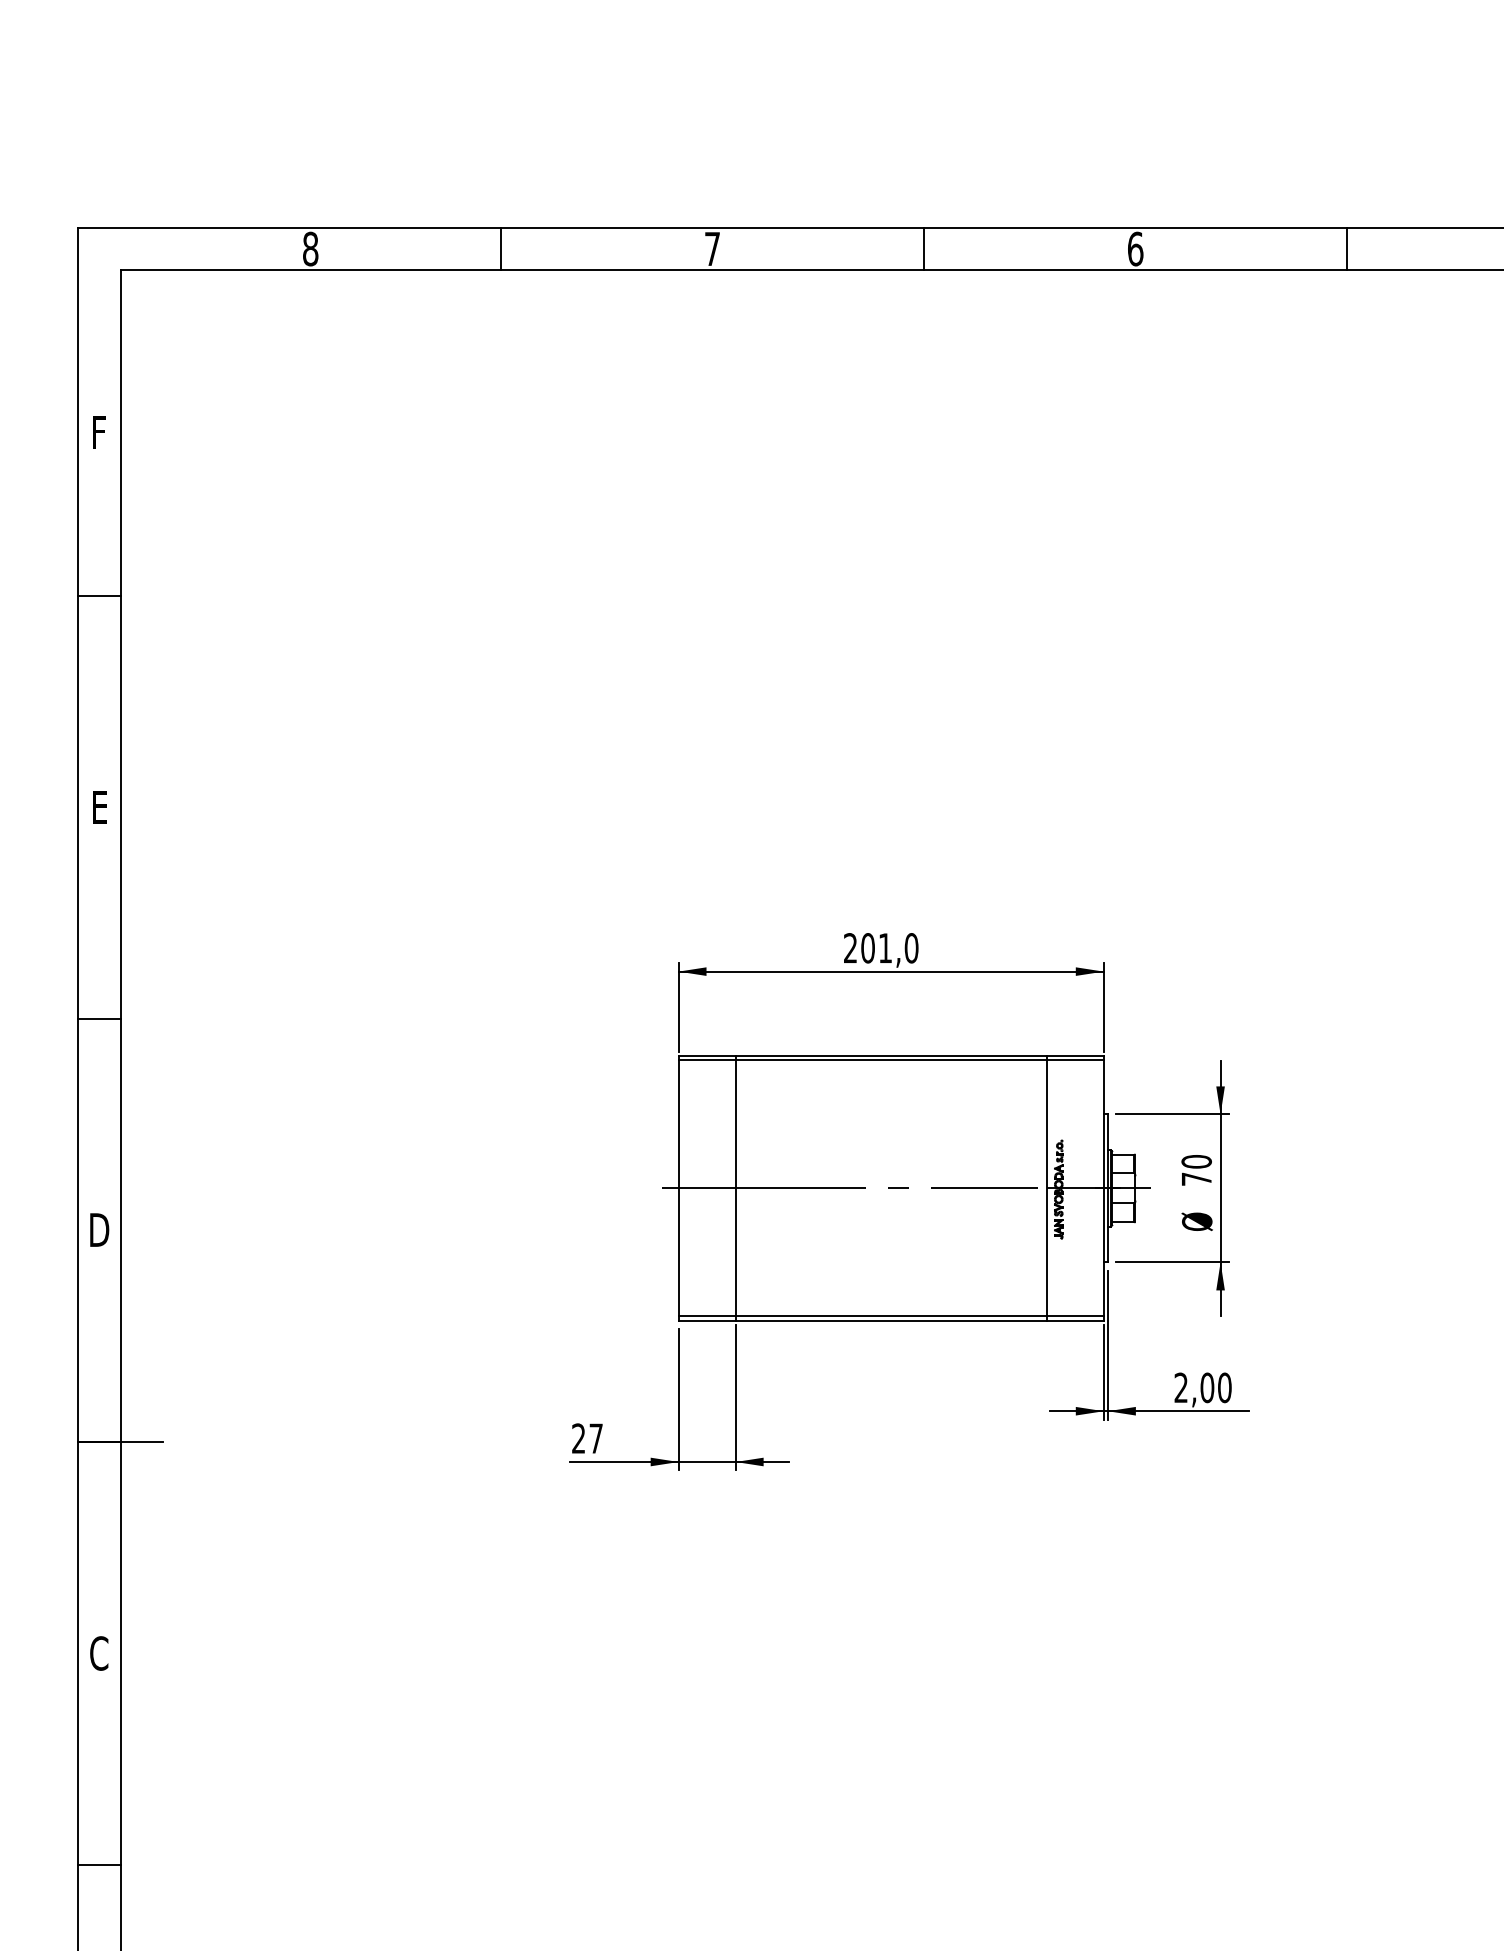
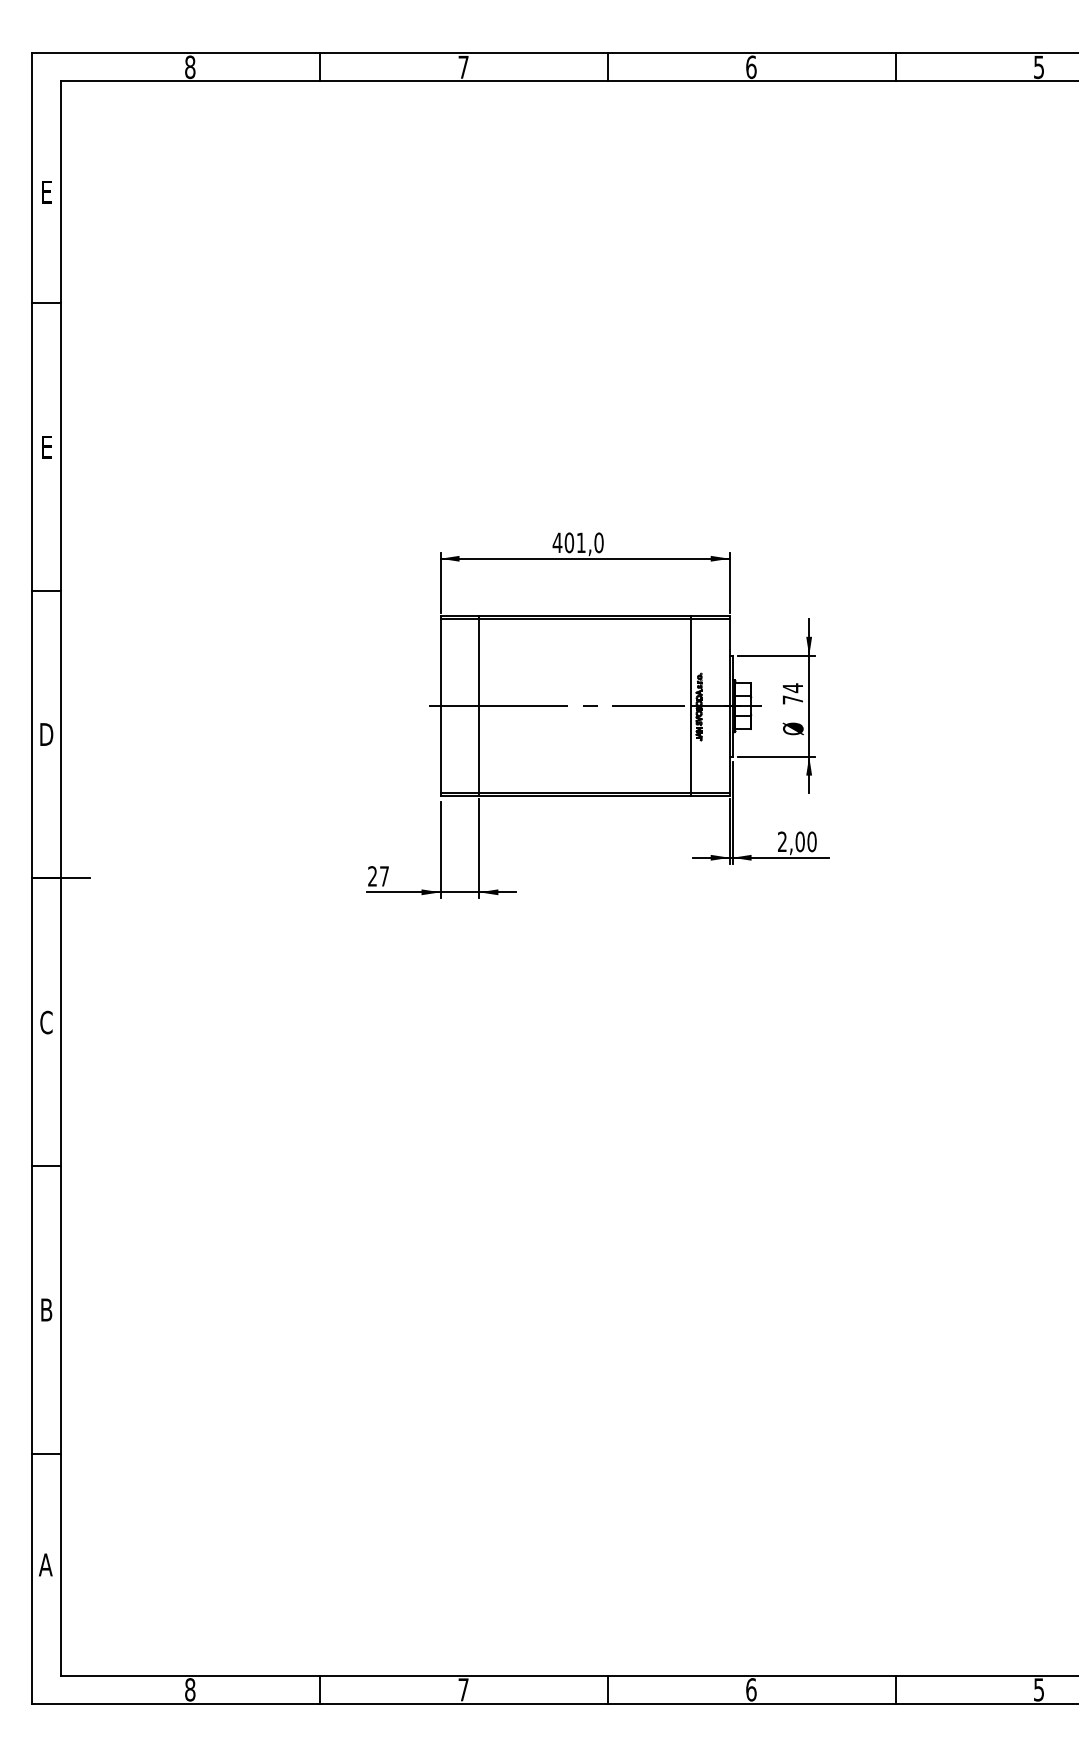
text: (100, 433) -> (47, 192), F -> E
text: (850, 947) -> (557, 542), 201,0 -> 401,0
text: (1196, 1162) -> (792, 688), 70 -> 74

